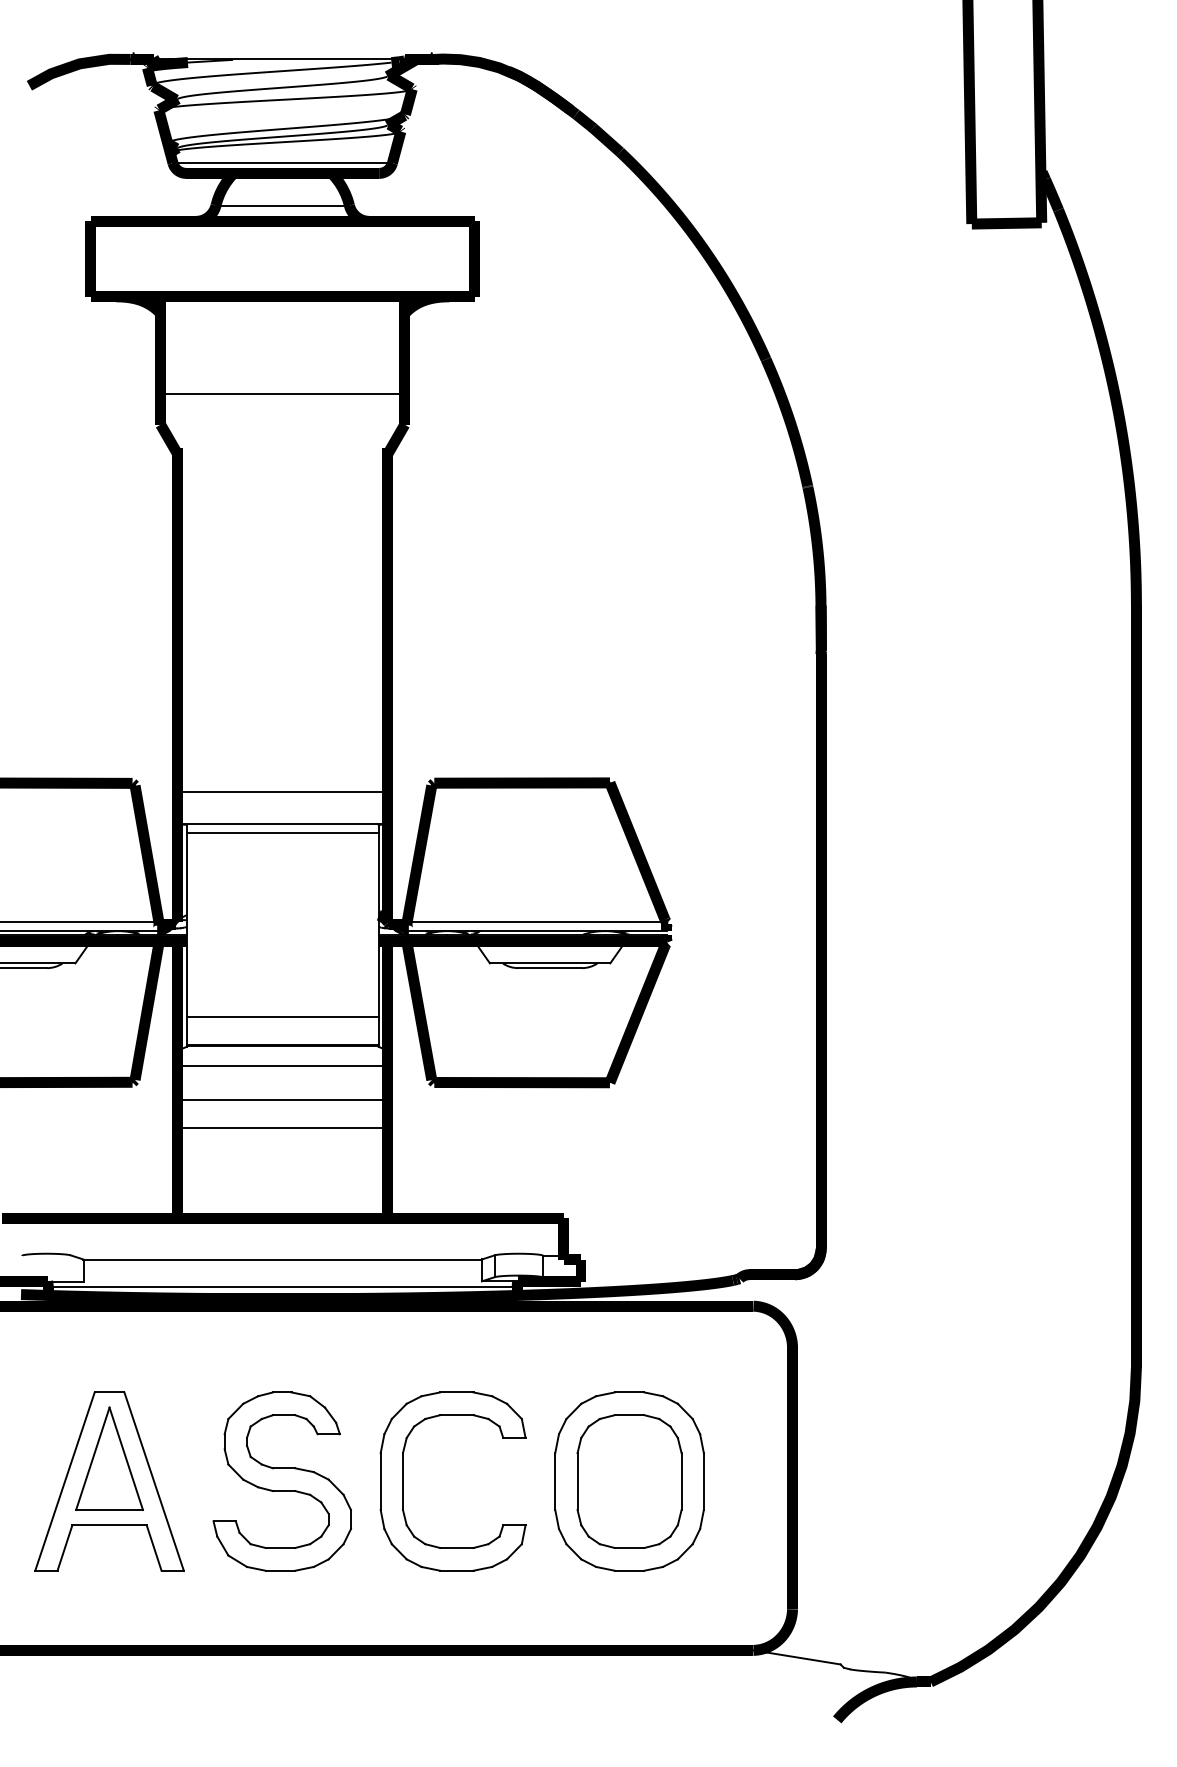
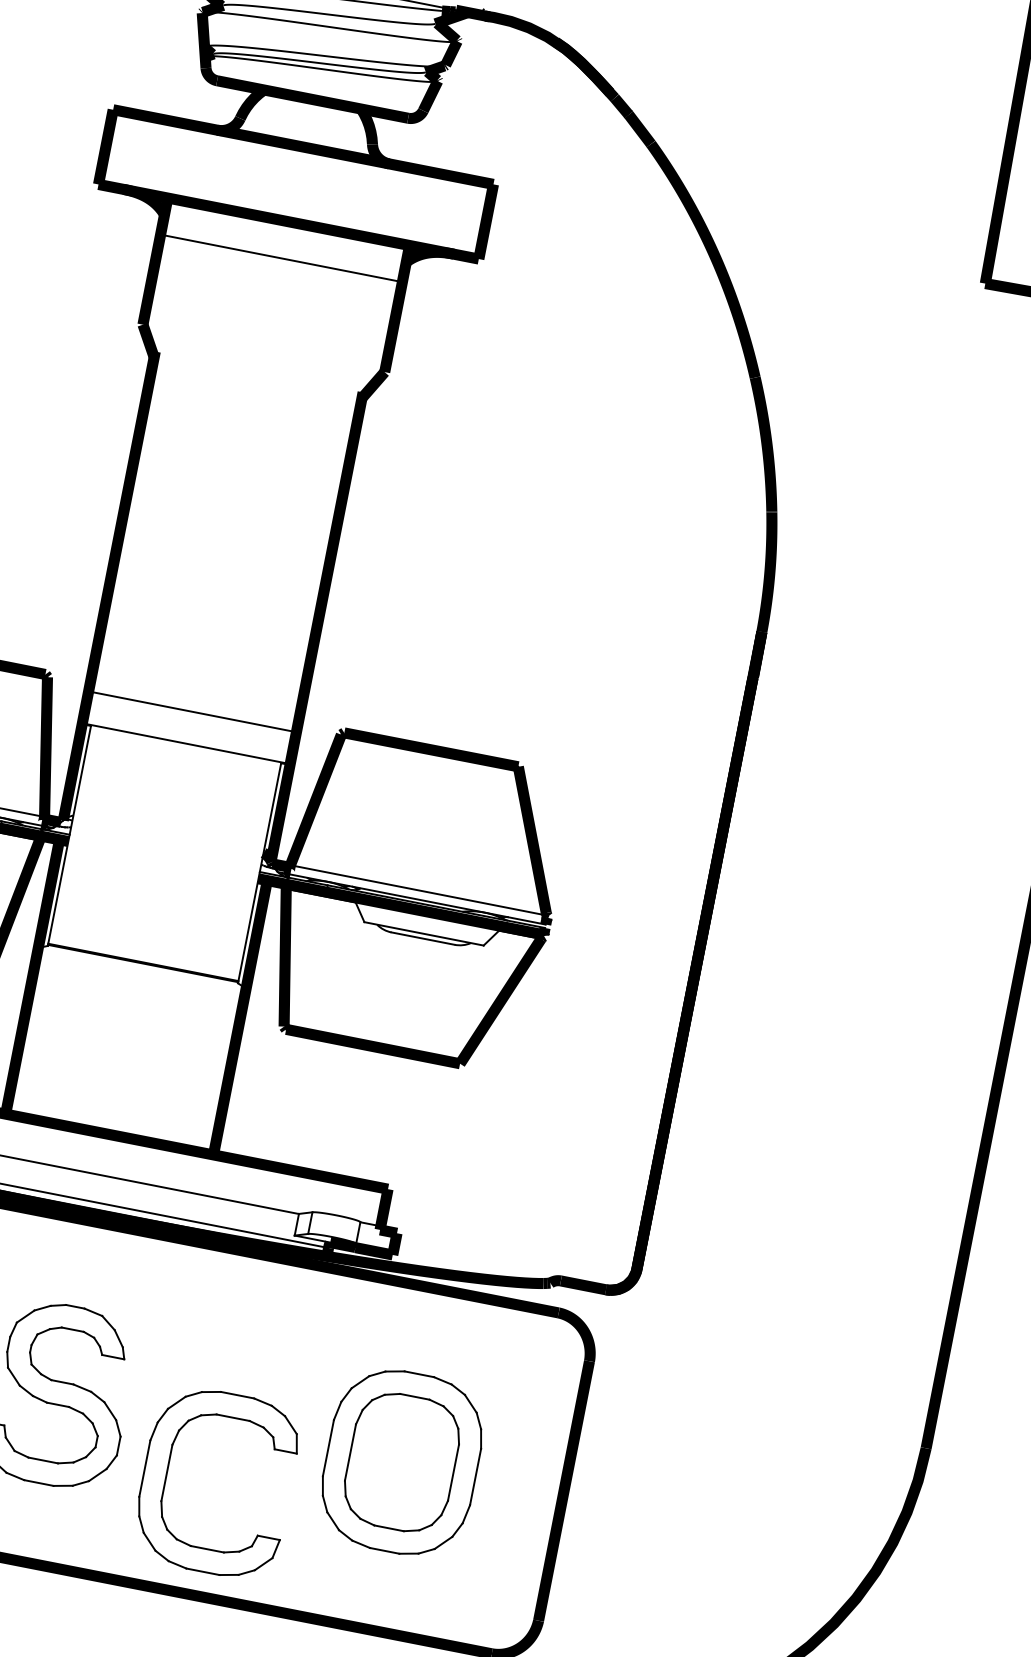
line: (282, 163) -> (314, 89), removed
line: (282, 205) -> (306, 131), removed
line: (282, 393) -> (281, 258), moved
line: (282, 833) -> (184, 753), removed
line: (282, 1017) -> (148, 935), removed
line: (282, 1066) -> (138, 984), removed
line: (282, 1099) -> (132, 1016), removed
line: (282, 1128) -> (126, 1045), removed
part: (403, 1481) -> (167, 1473), moved

